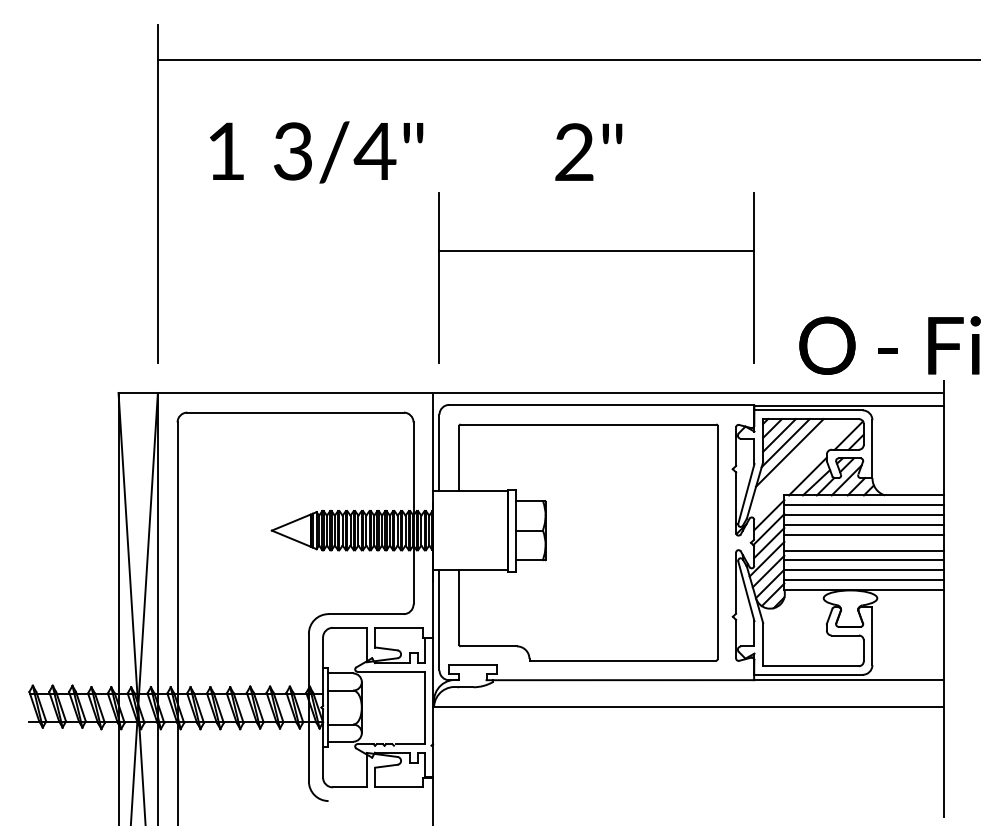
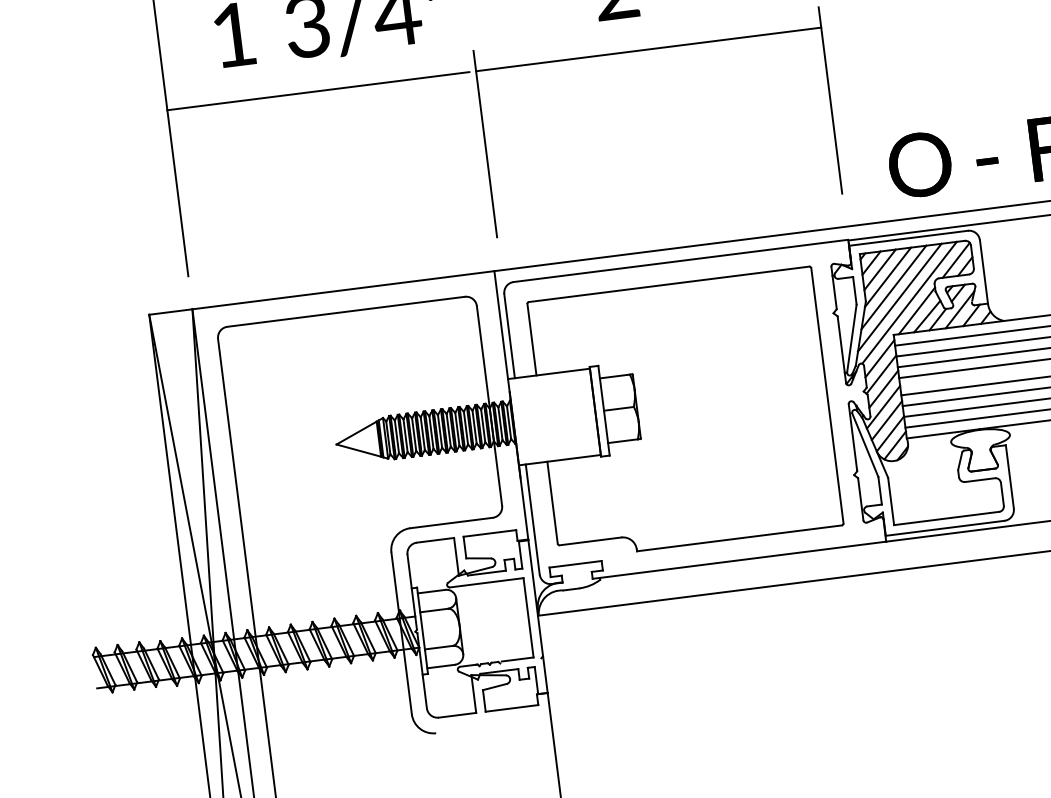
line: (295, 211) -> (318, 91), added
line: (596, 251) -> (648, 49), moved
line: (793, 462) -> (899, 297), added
line: (801, 468) -> (908, 302), added

